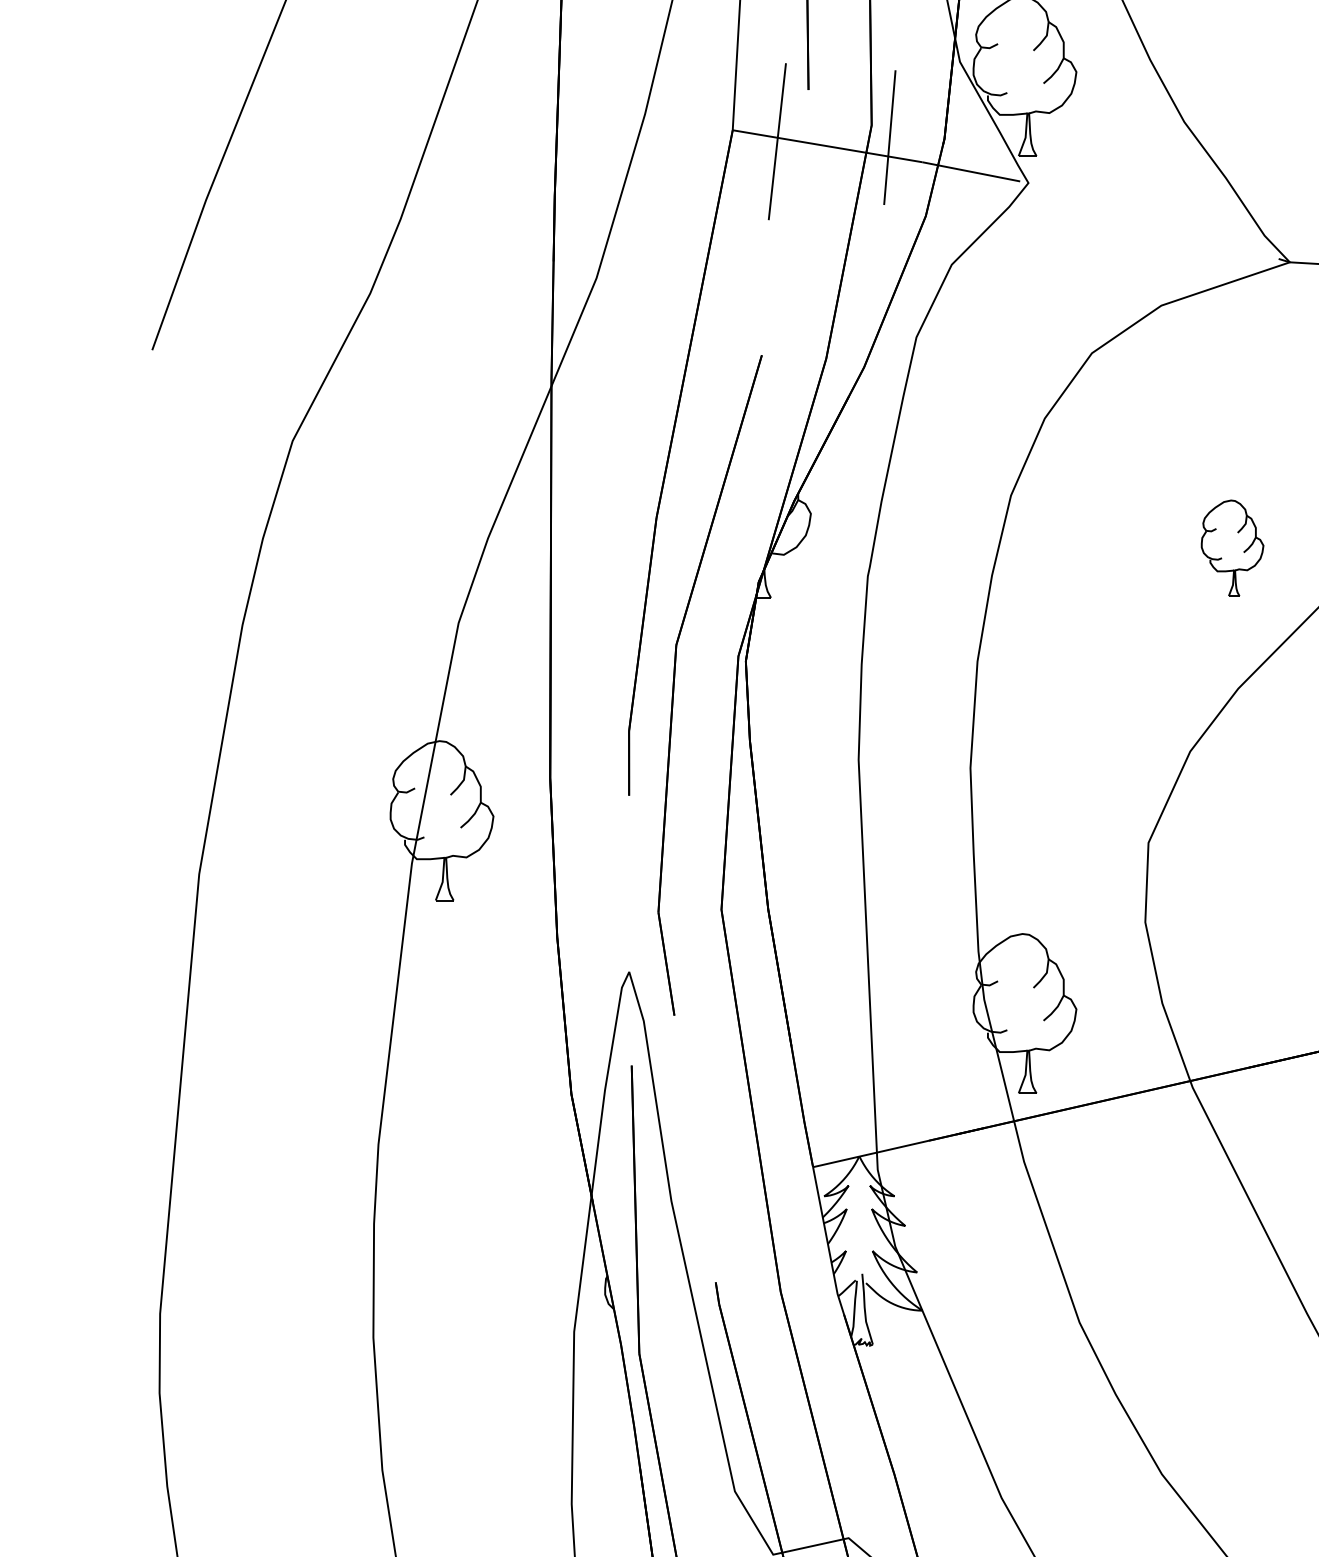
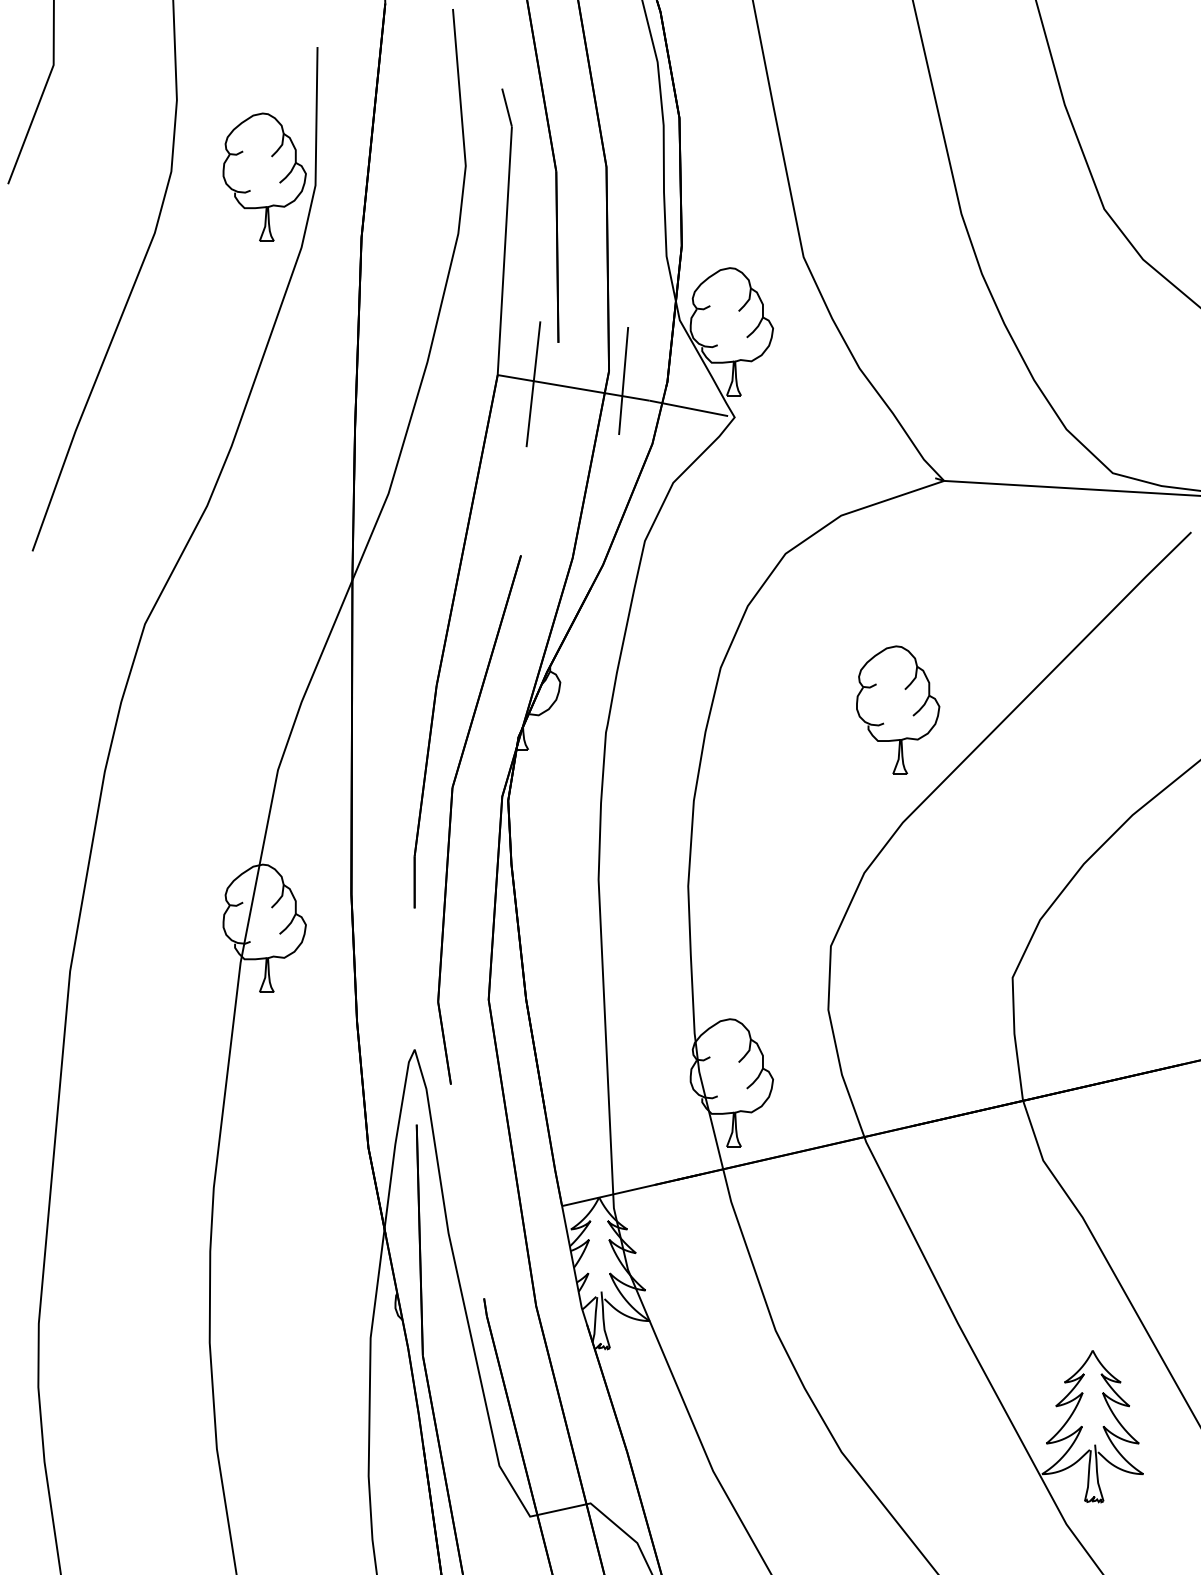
part: (1232, 547) -> (898, 709), size x1.67

